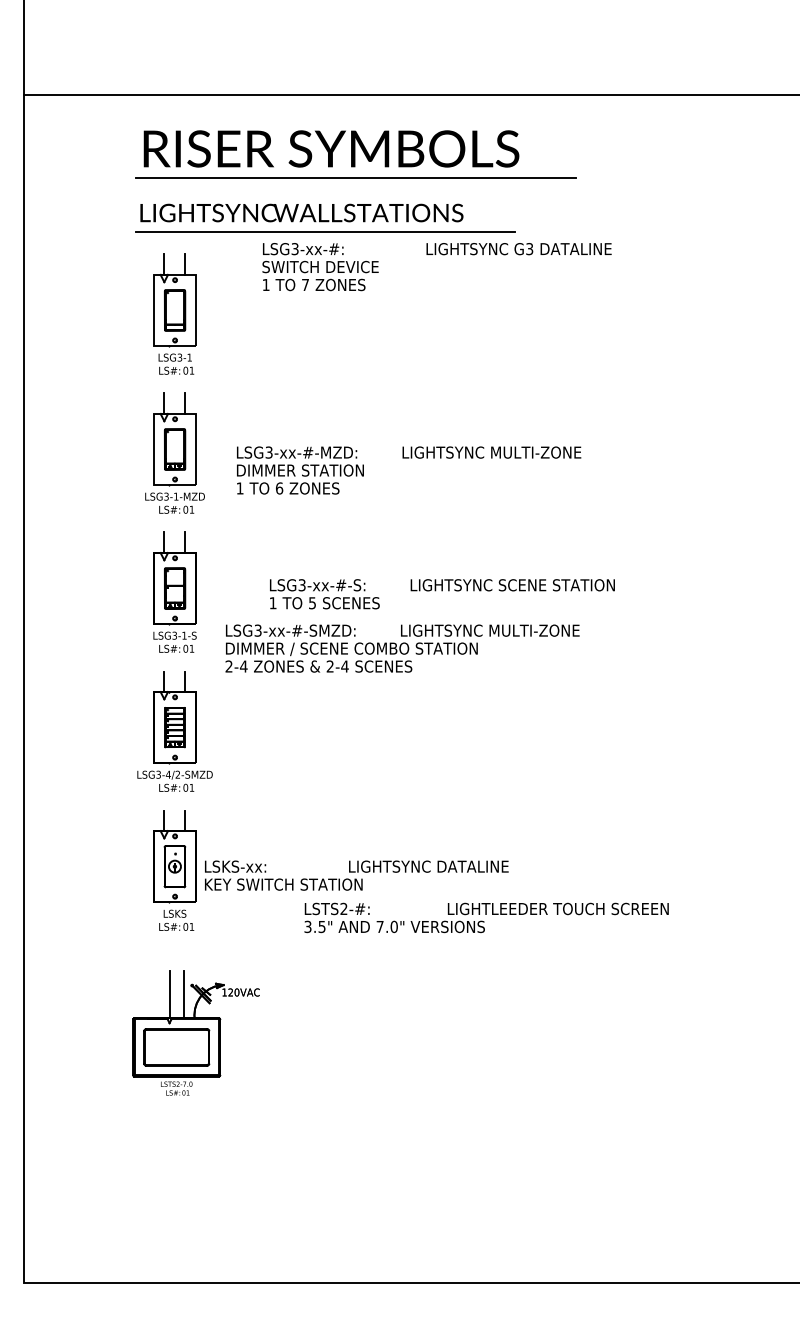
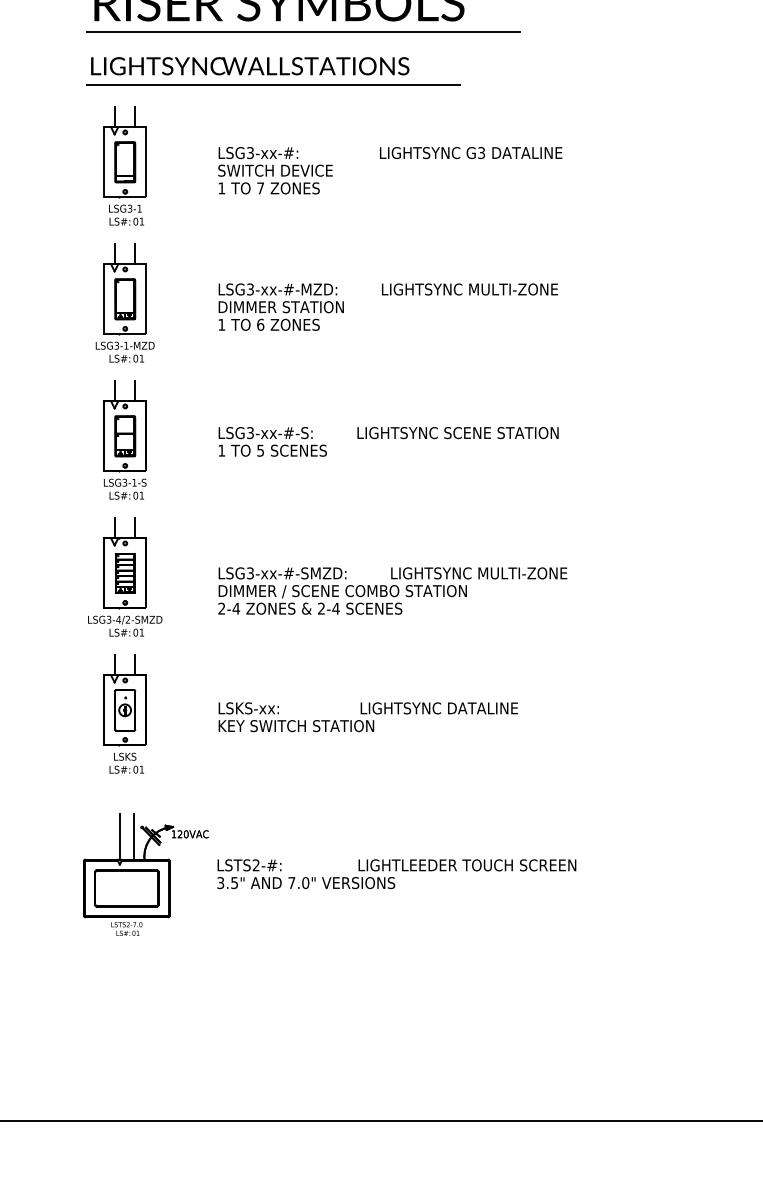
text: (436, 267) -> (389, 171), moved
text: (409, 470) -> (388, 307), moved
text: (402, 648) -> (392, 590), moved
text: (356, 875) -> (368, 717), moved
text: (486, 917) -> (396, 873), moved

